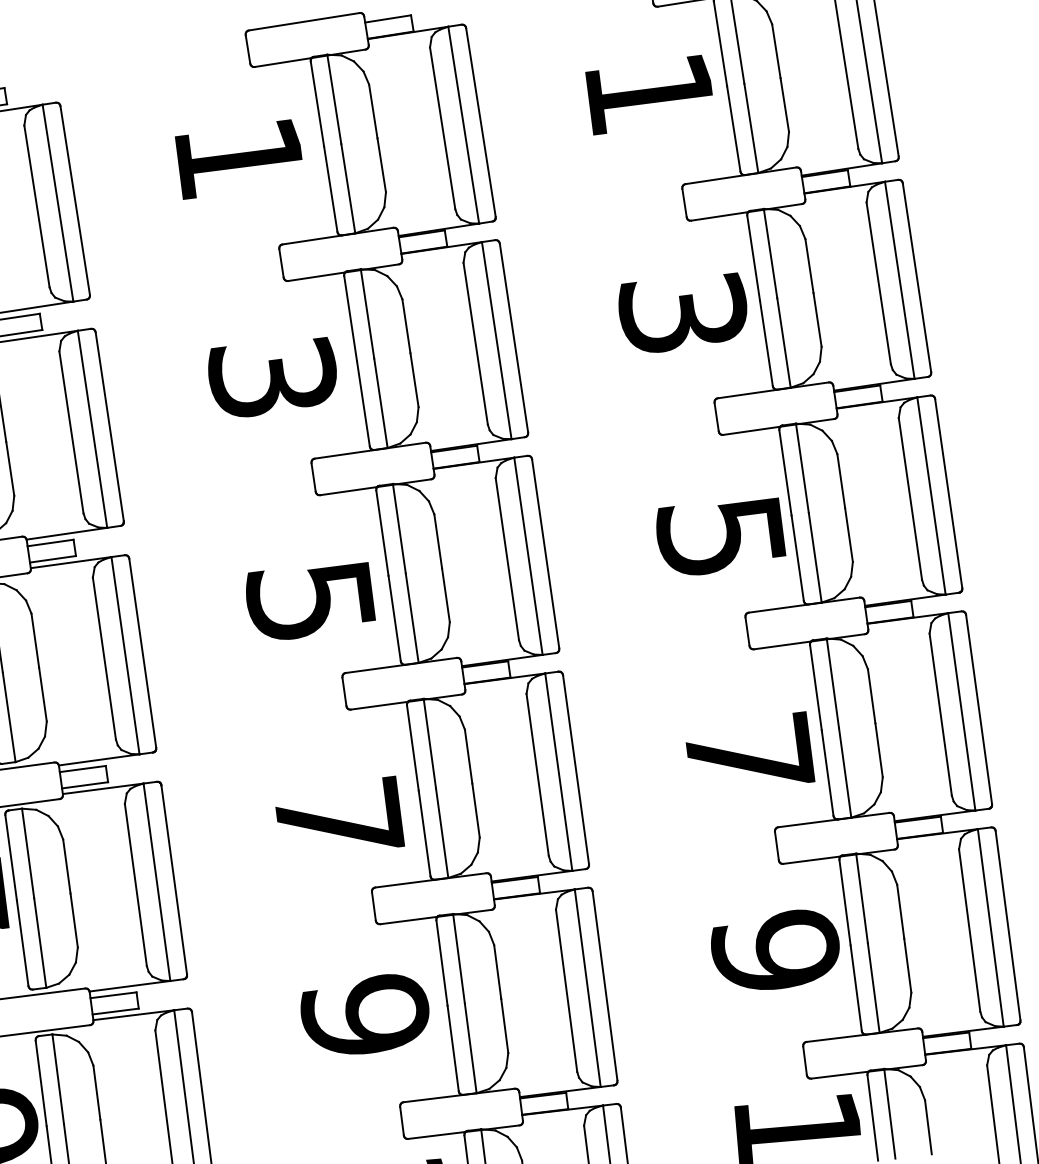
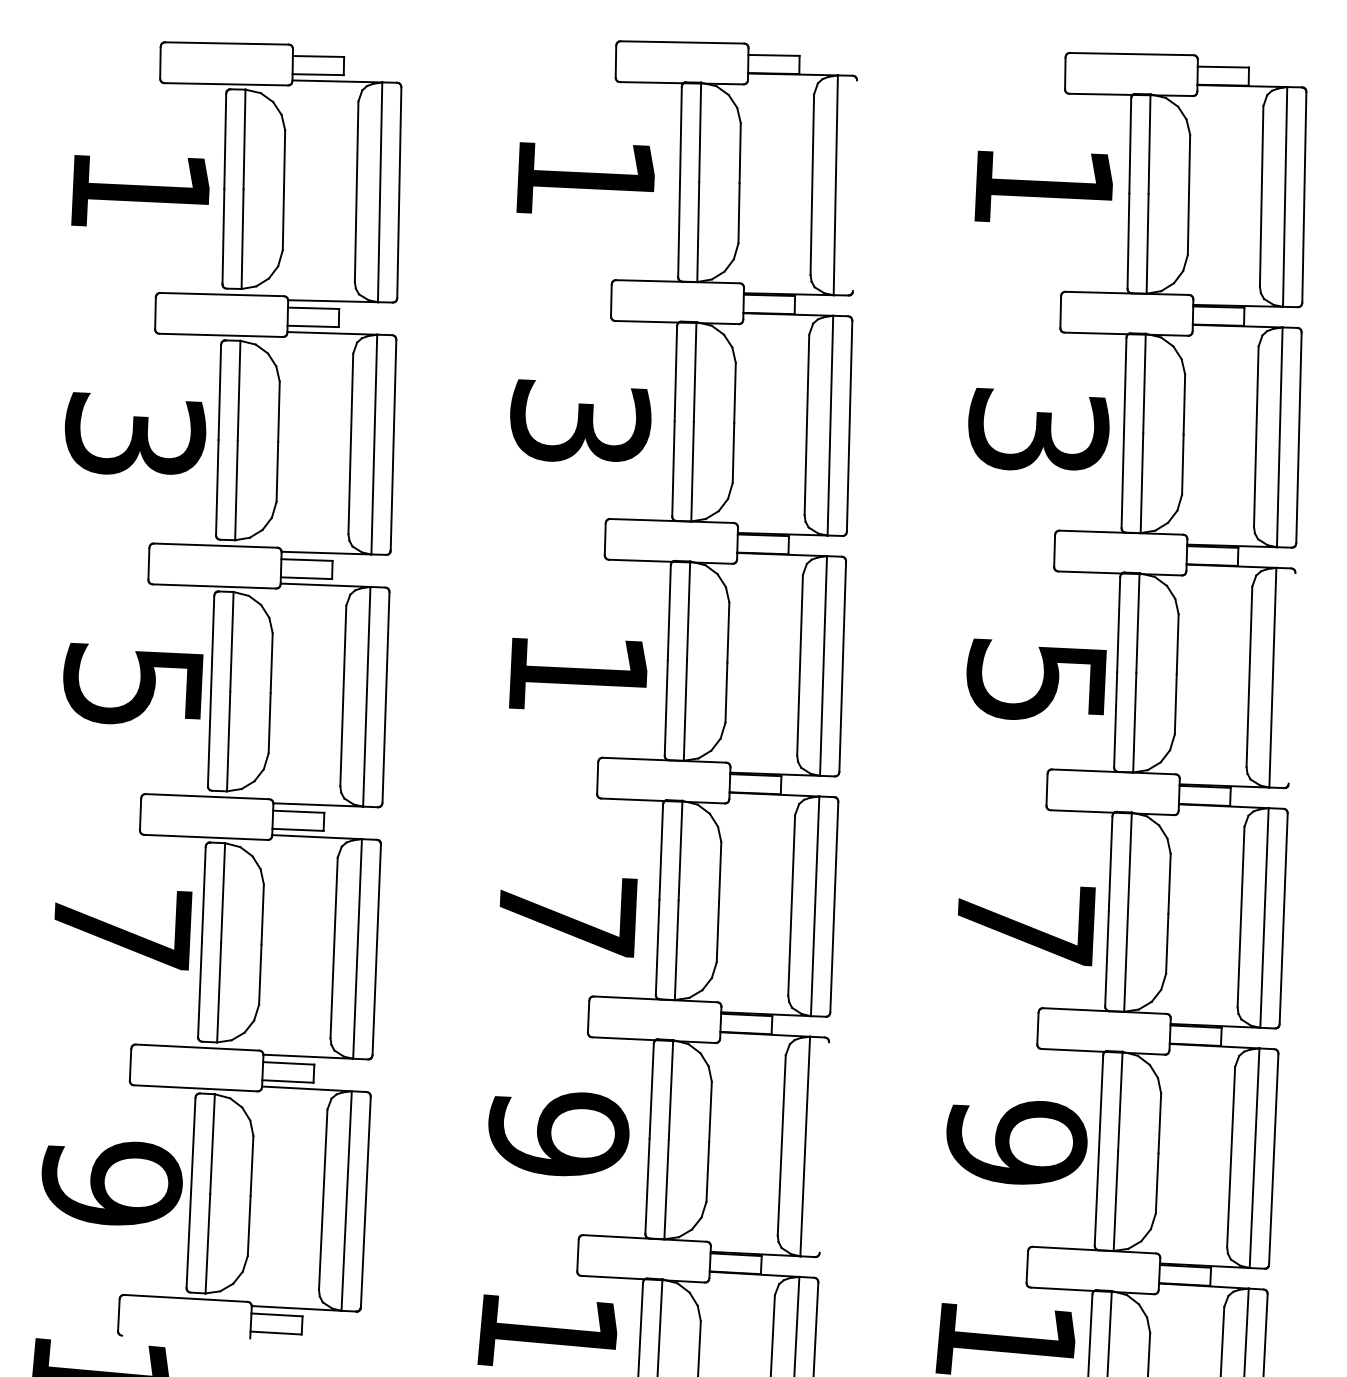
line: (480, 122) -> (854, 185), removed
line: (948, 493) -> (1291, 678), removed
text: (310, 598) -> (578, 670), 5 -> 1
line: (605, 986) -> (824, 1147), removed

